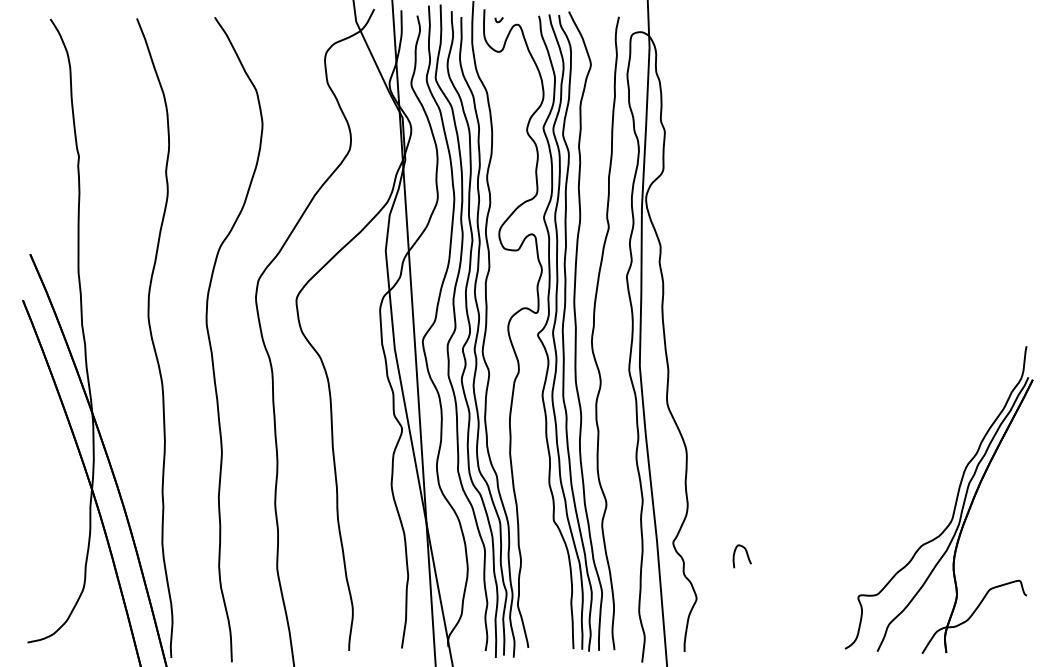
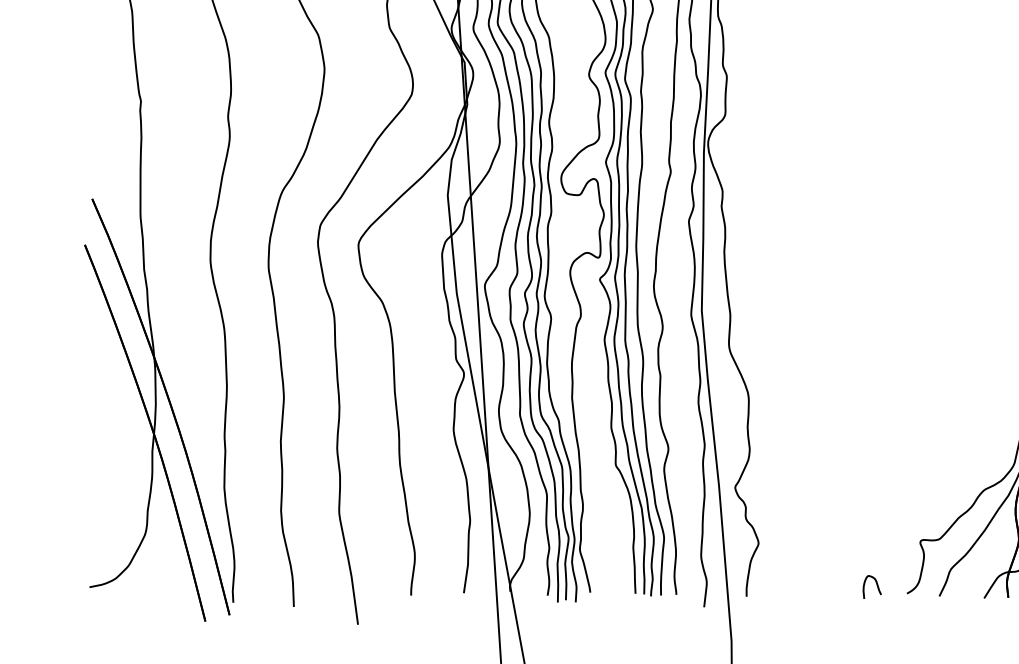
curve: (746, 555) -> (876, 586), moved

